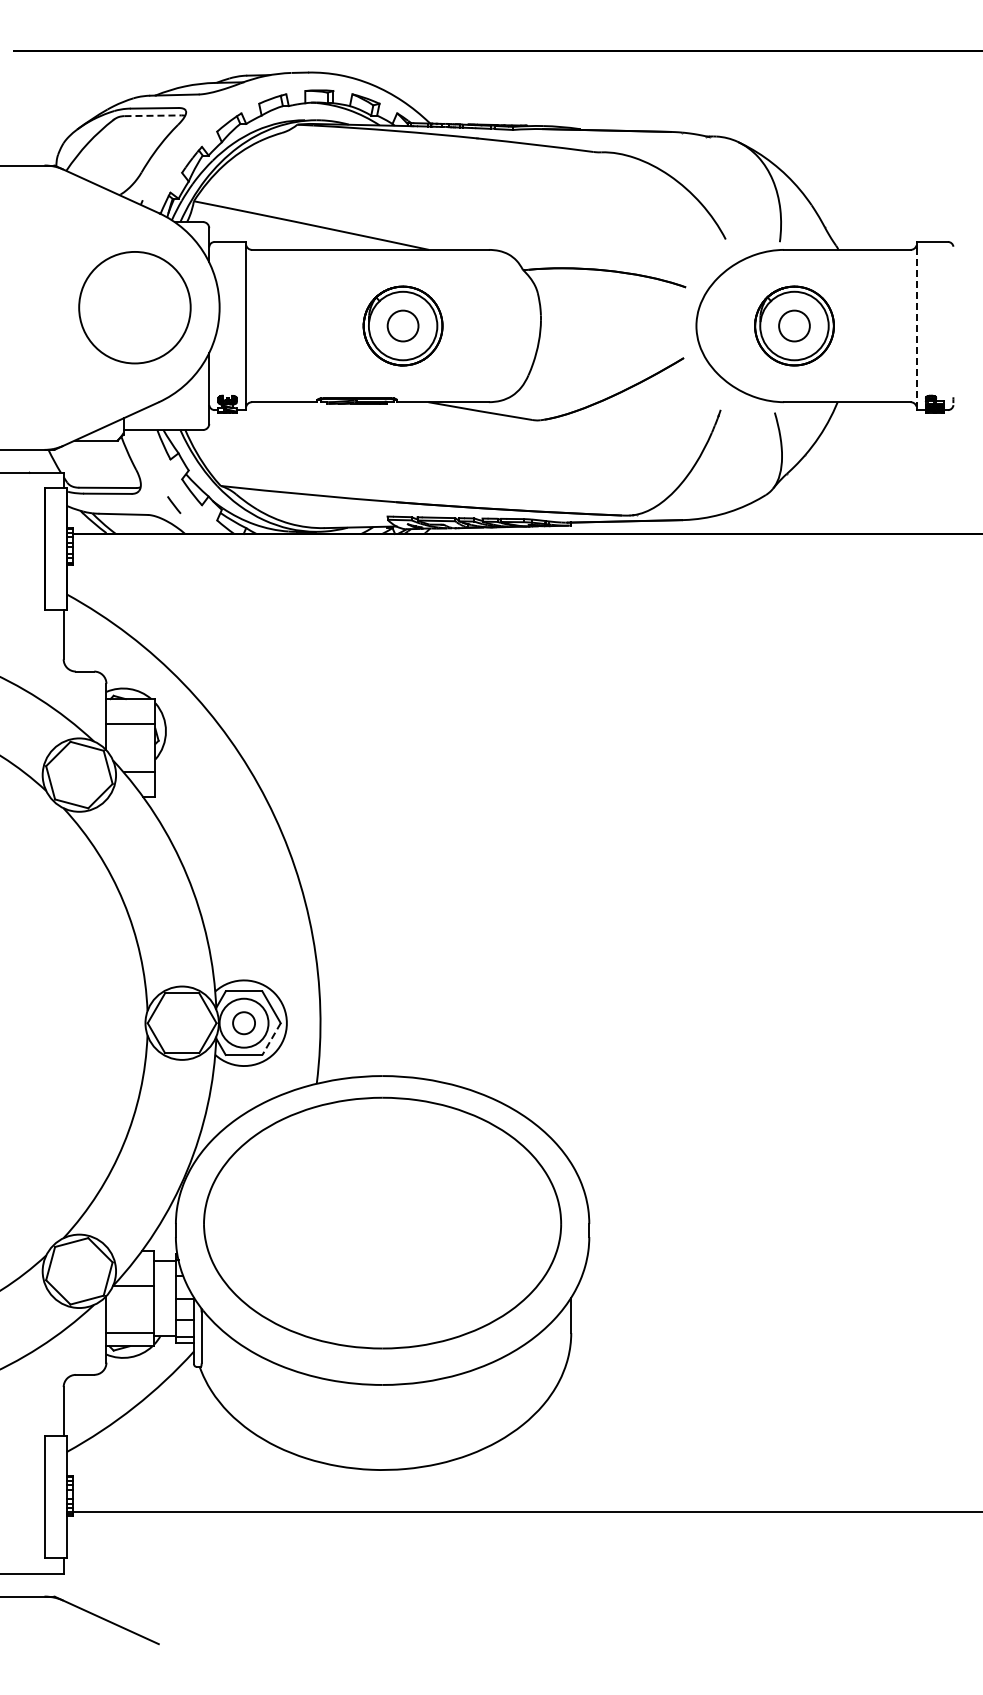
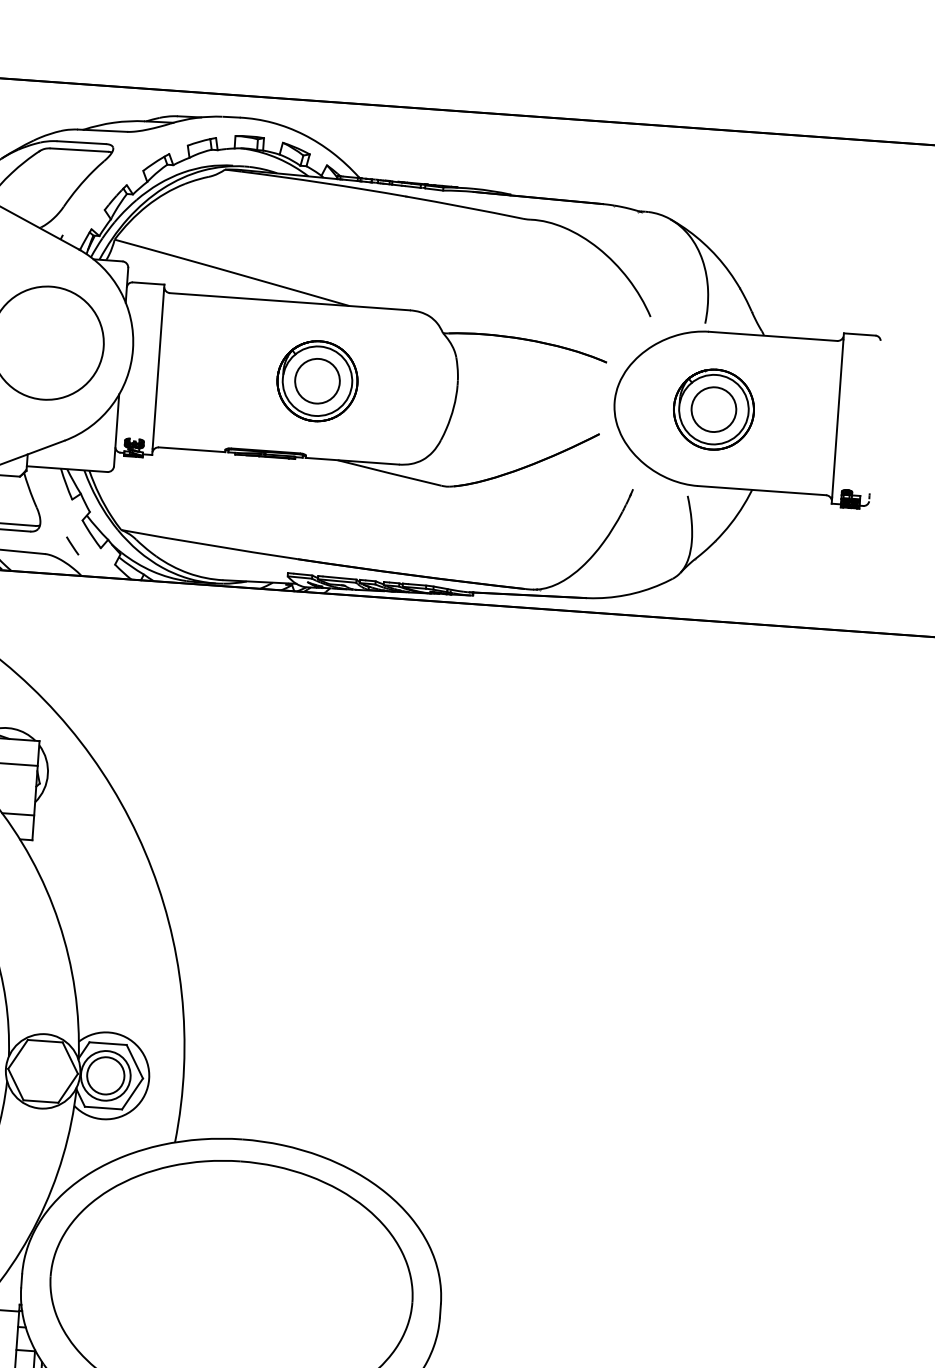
line: (153, 115) -> (79, 149), dashed -> solid
circle: (403, 326) -> (317, 381), size x1.43
circle: (794, 326) -> (713, 410), size x1.43
line: (916, 326) -> (837, 418), dashed -> solid
circle: (243, 1022) -> (105, 1075), size x1.67
line: (271, 1039) -> (132, 1094), dashed -> solid

